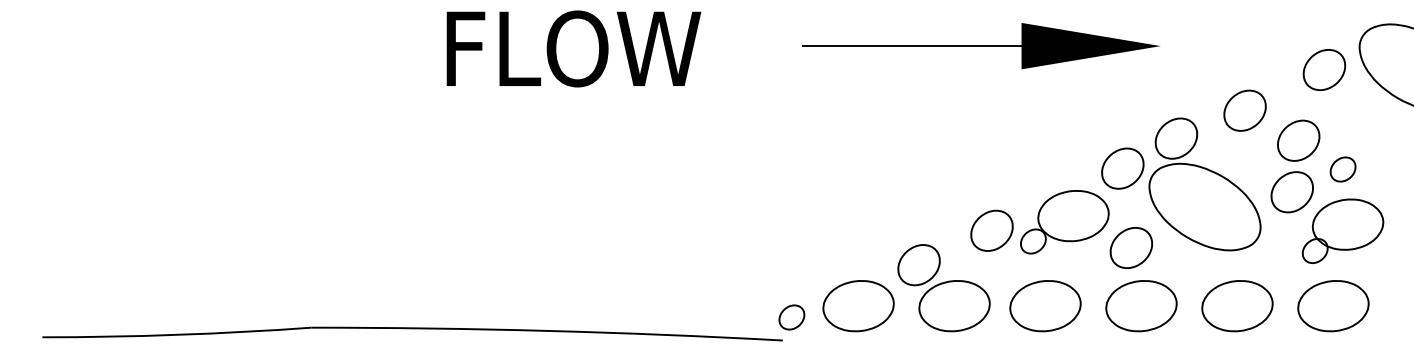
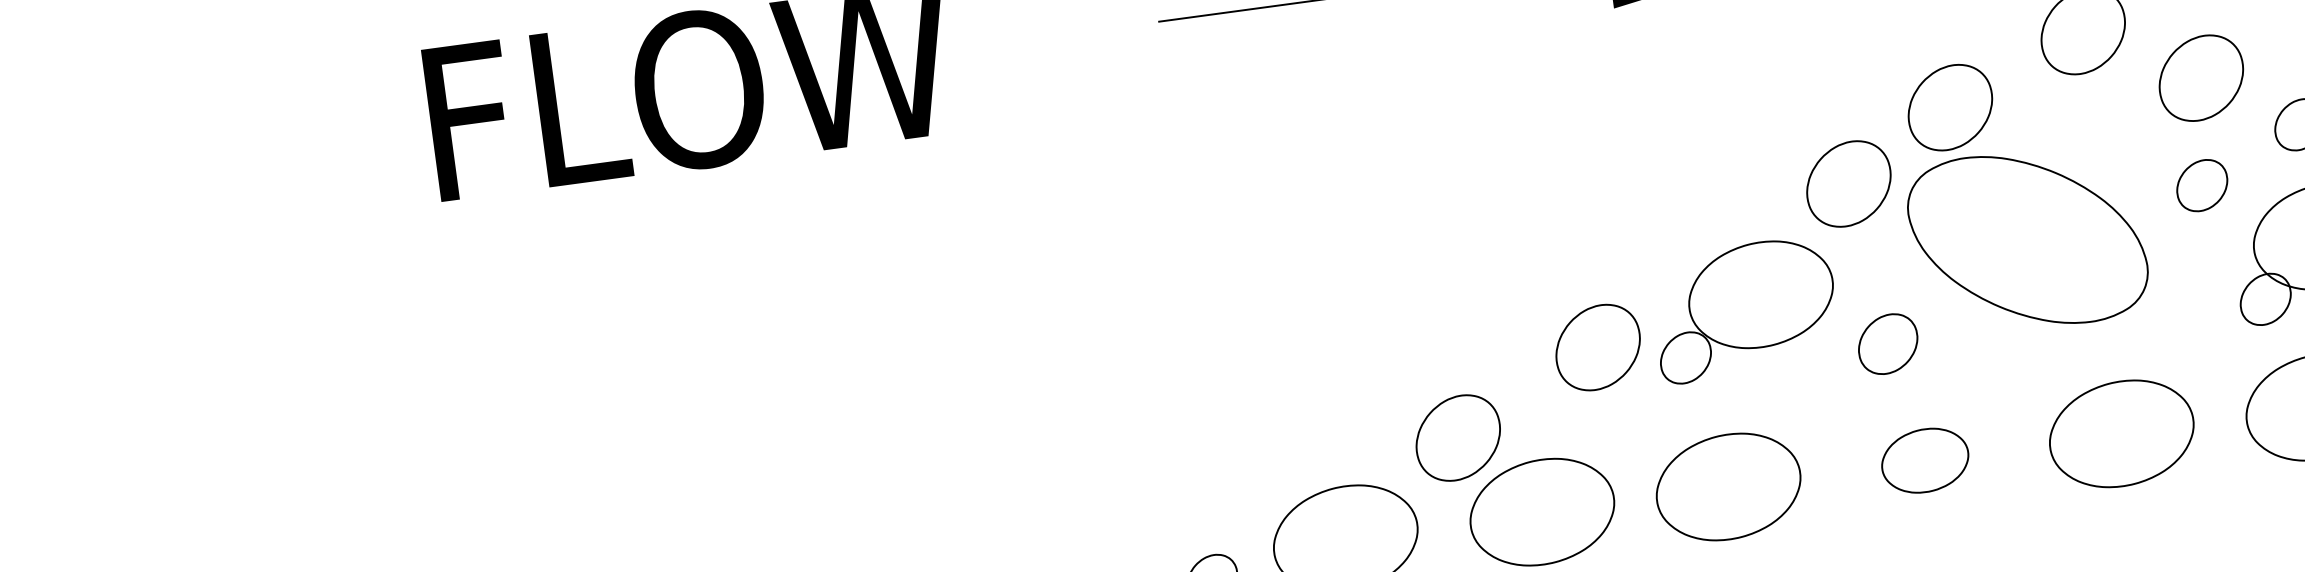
part: (1291, 192) -> (2200, 186), size x0.6
part: (1130, 247) -> (1886, 343), size x0.7
part: (1141, 306) -> (1925, 461), size x0.6

